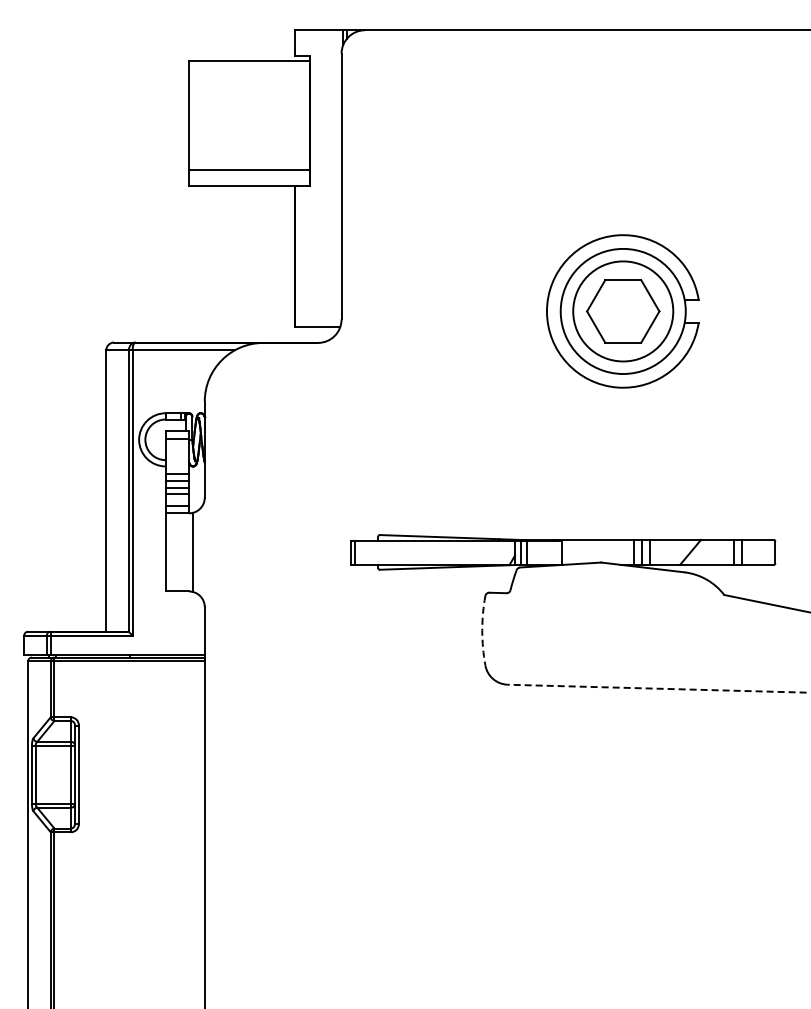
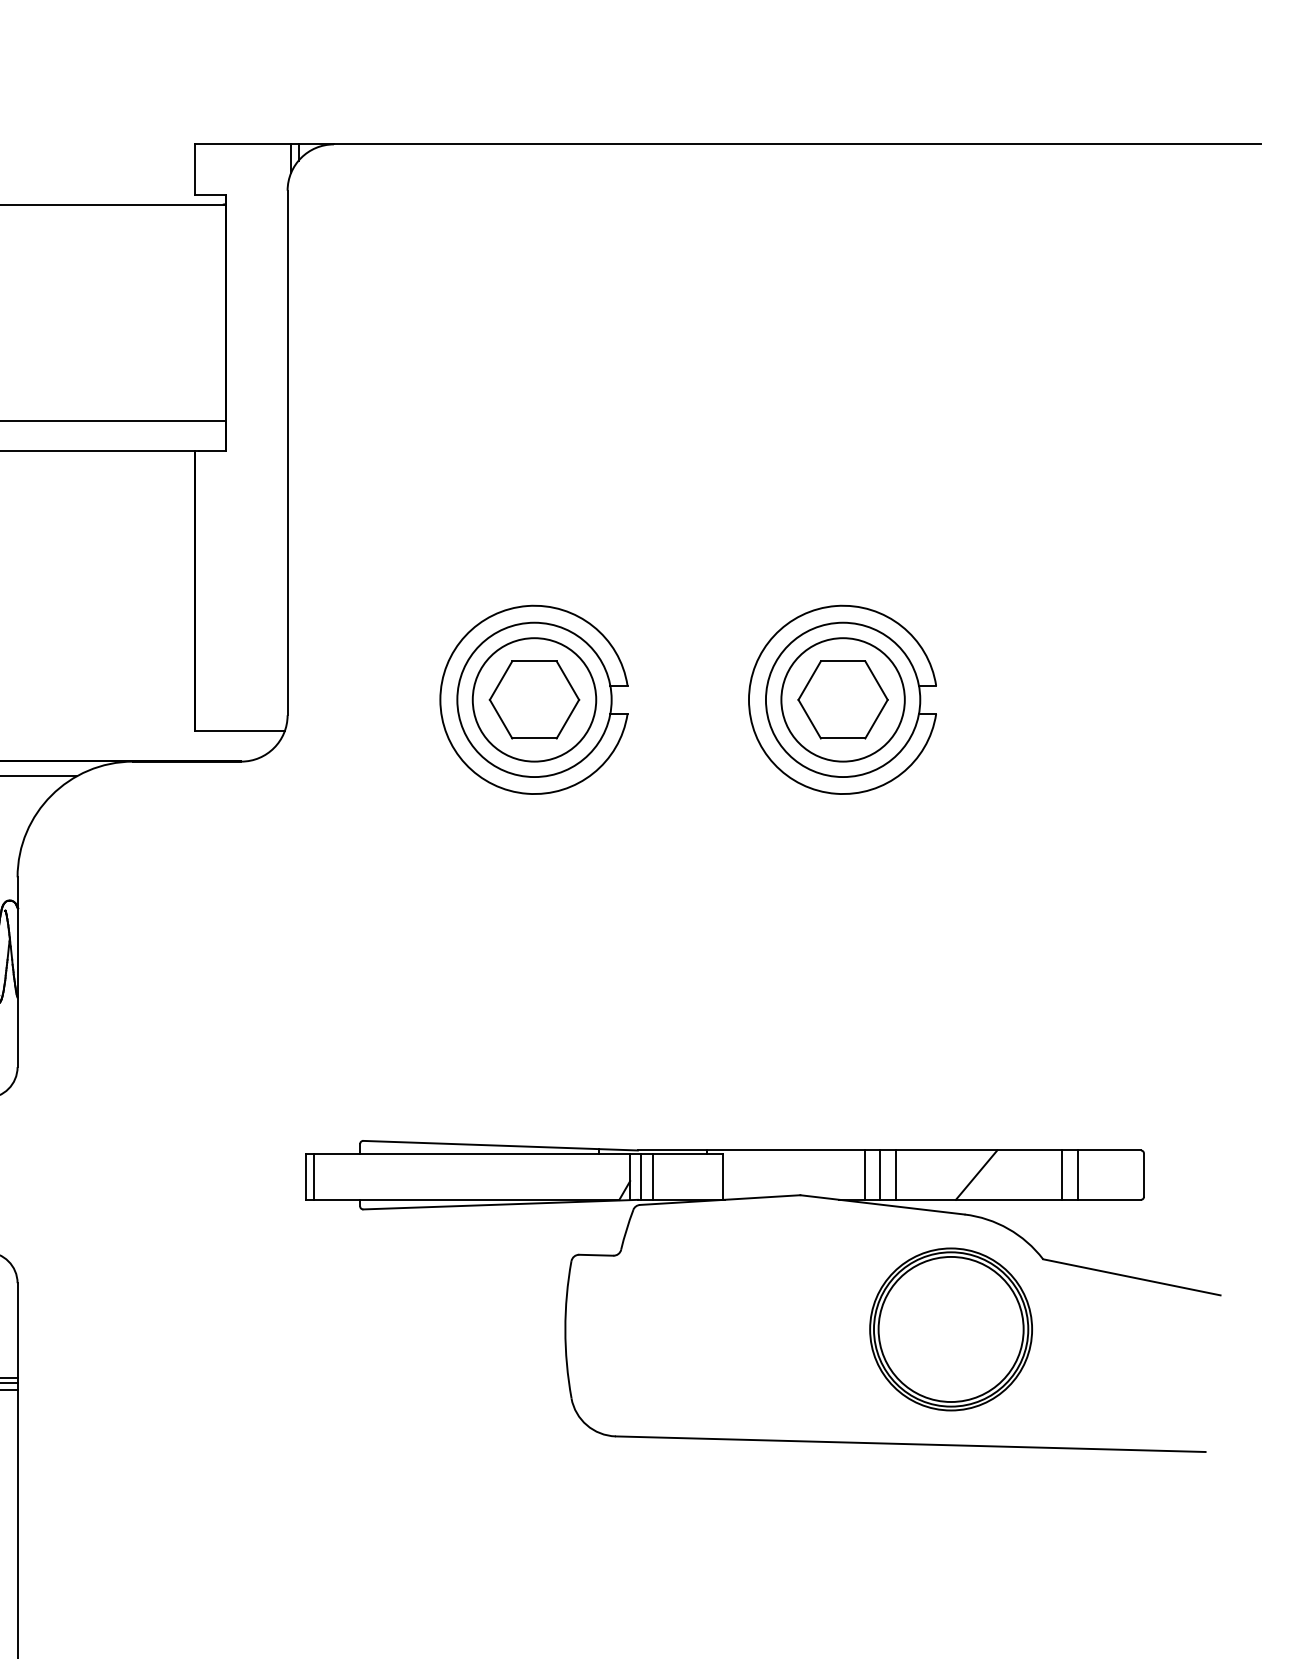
part: (466, 311) -> (534, 699), added
part: (622, 311) -> (842, 699), size x0.62
arc: (482, 630) -> (565, 1329), dashed -> solid
part: (677, 630) -> (950, 1329), added
line: (656, 688) -> (909, 1443), dashed -> solid

